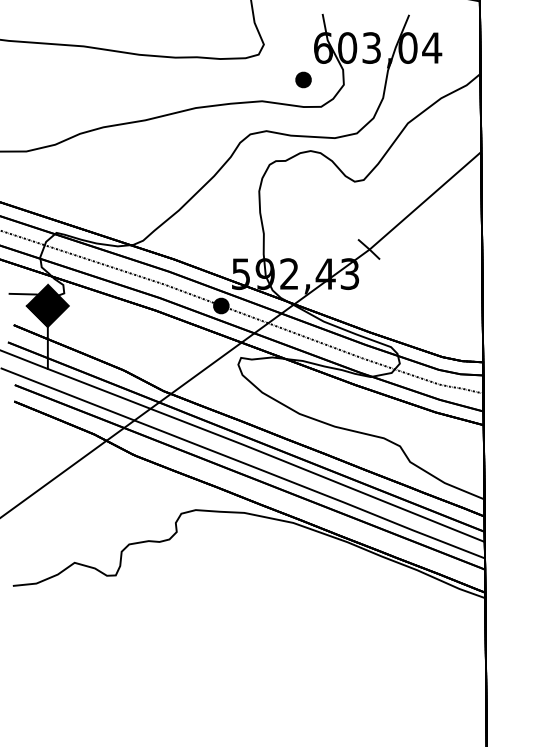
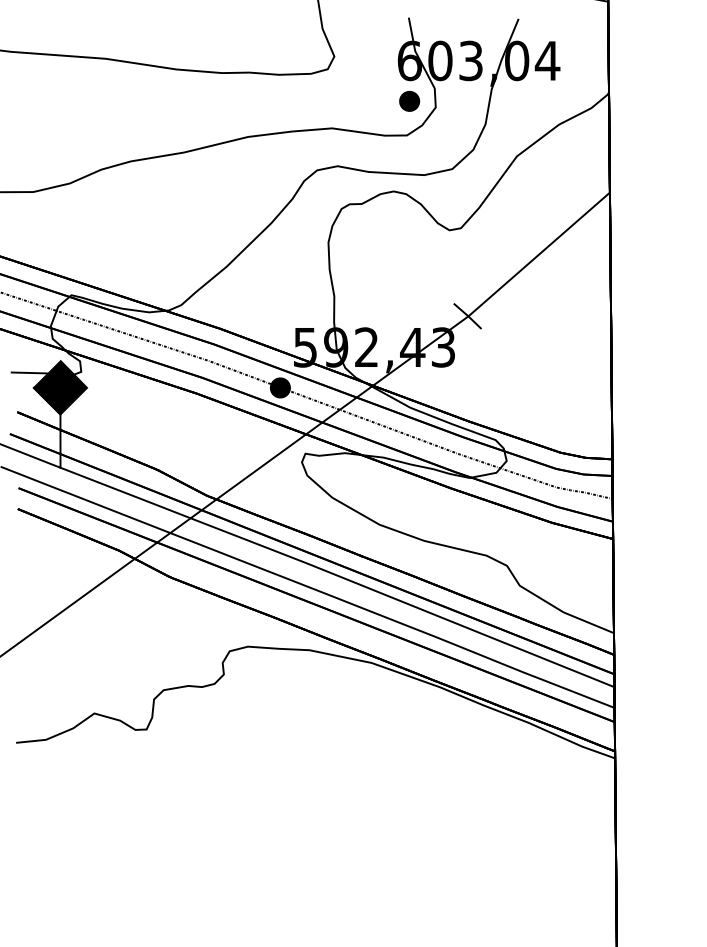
part: (303, 80) -> (409, 101), moved

